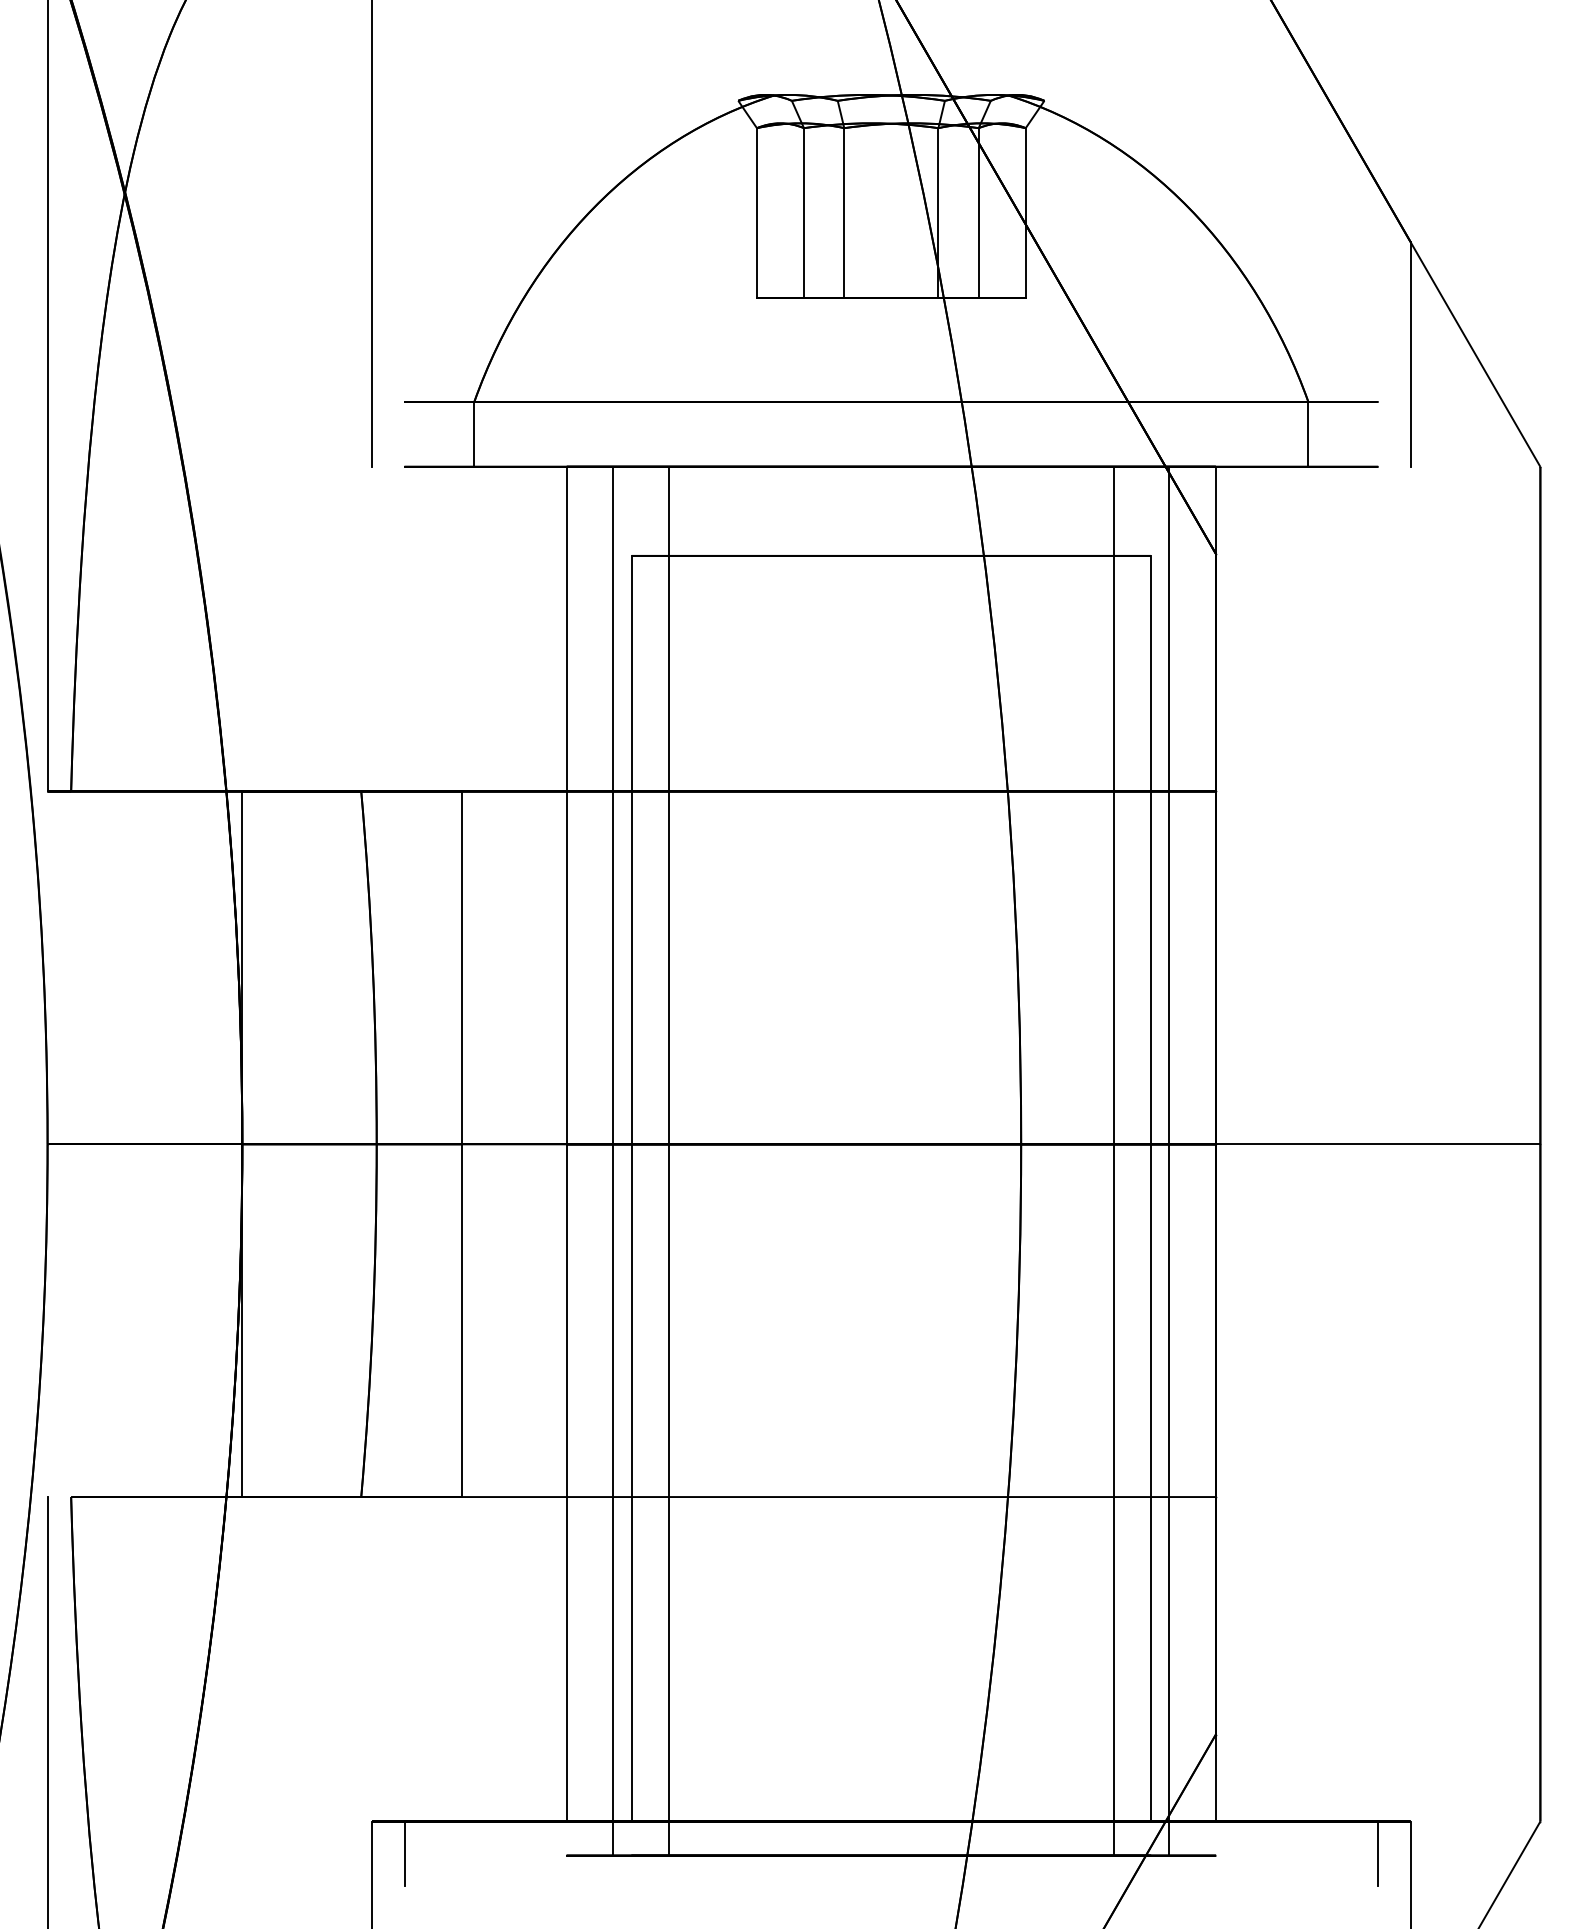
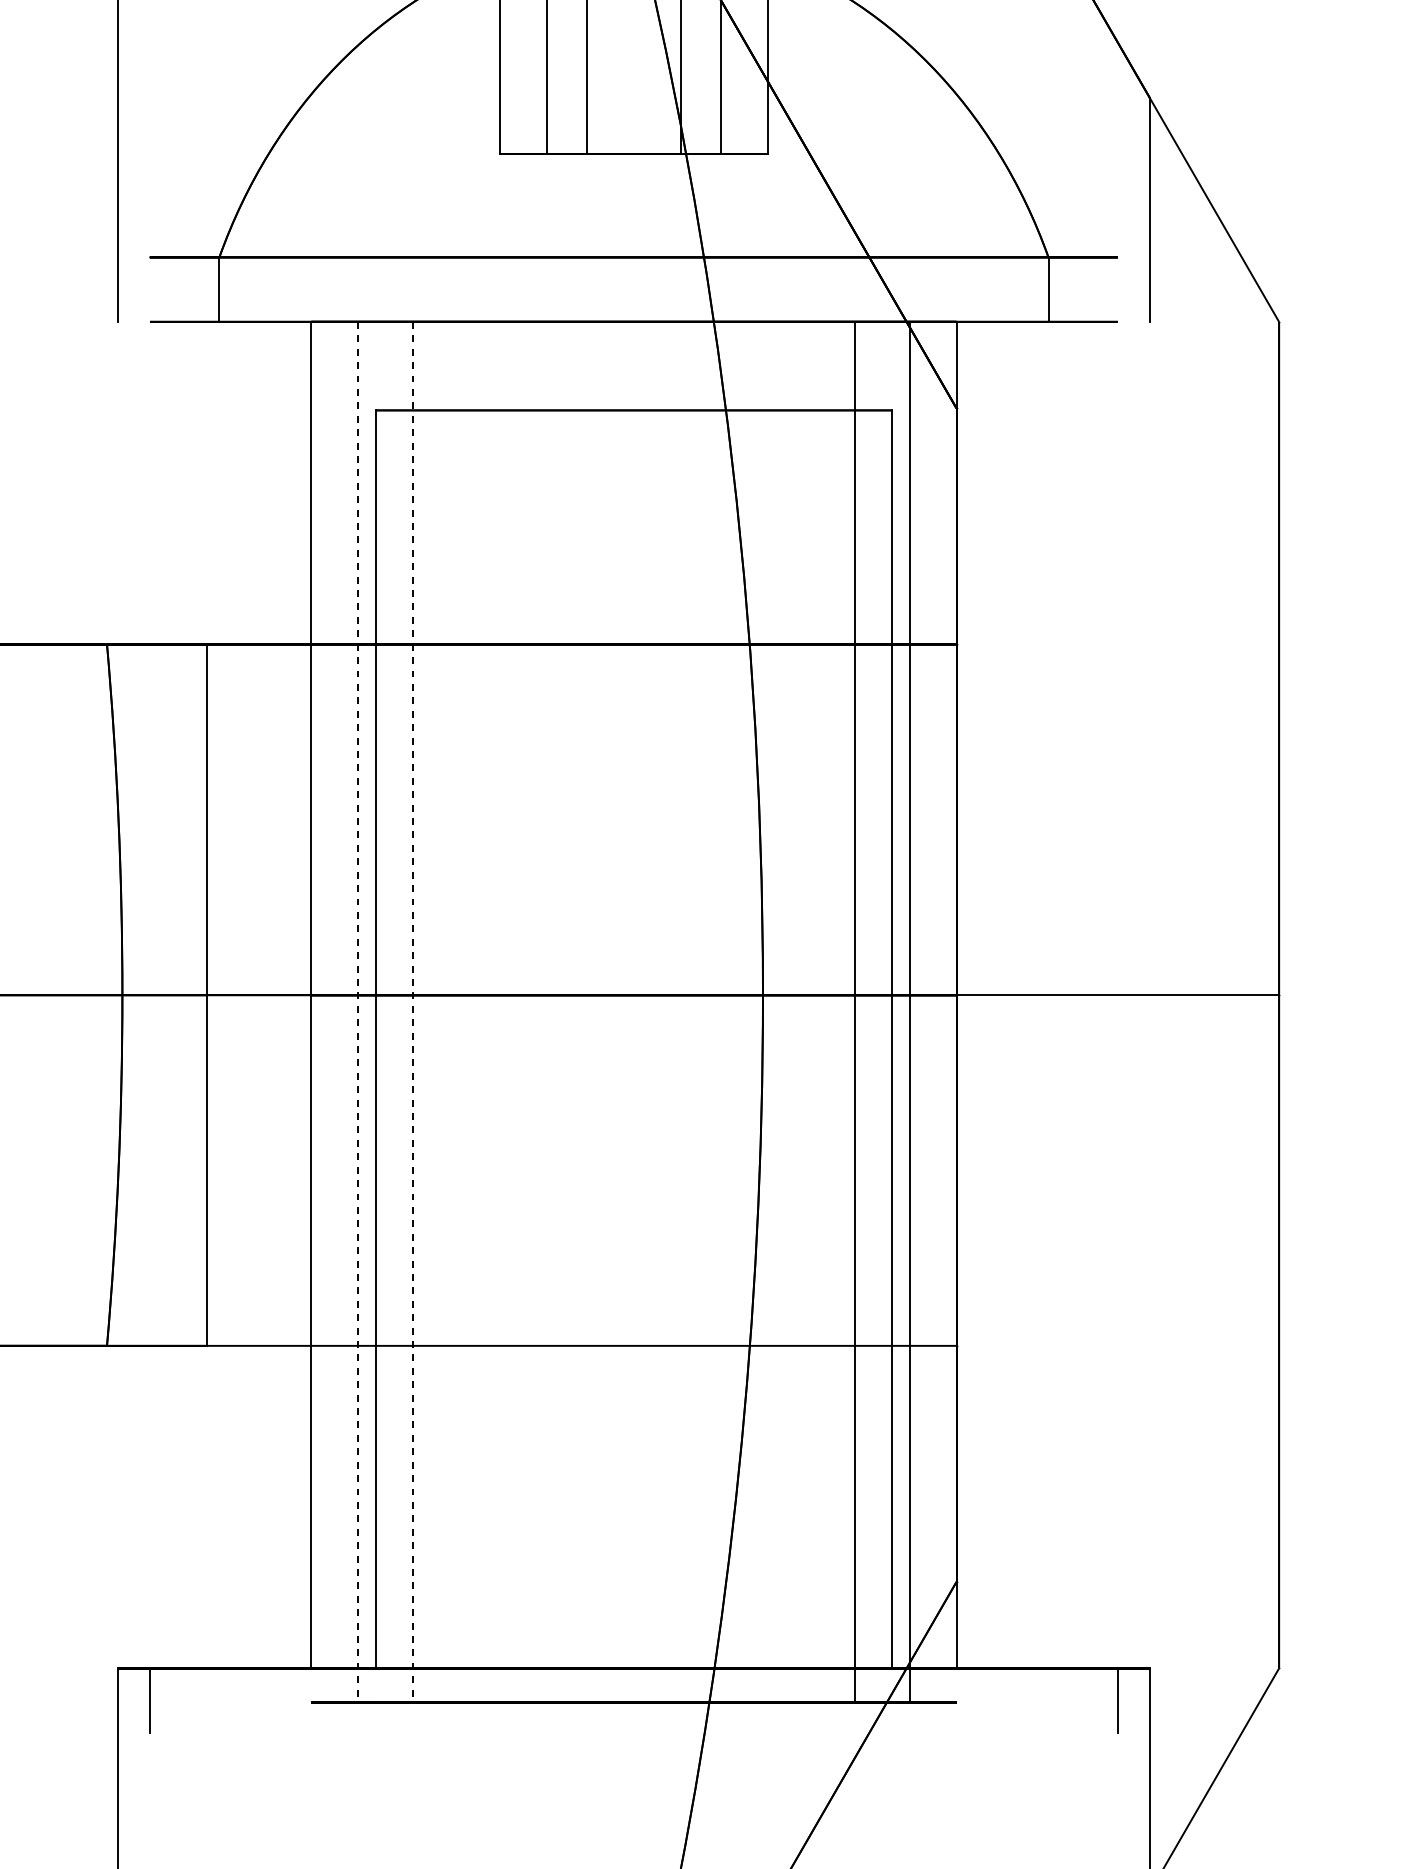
line: (613, 1161) -> (357, 1012), solid -> dashed
line: (668, 1161) -> (412, 1012), solid -> dashed

